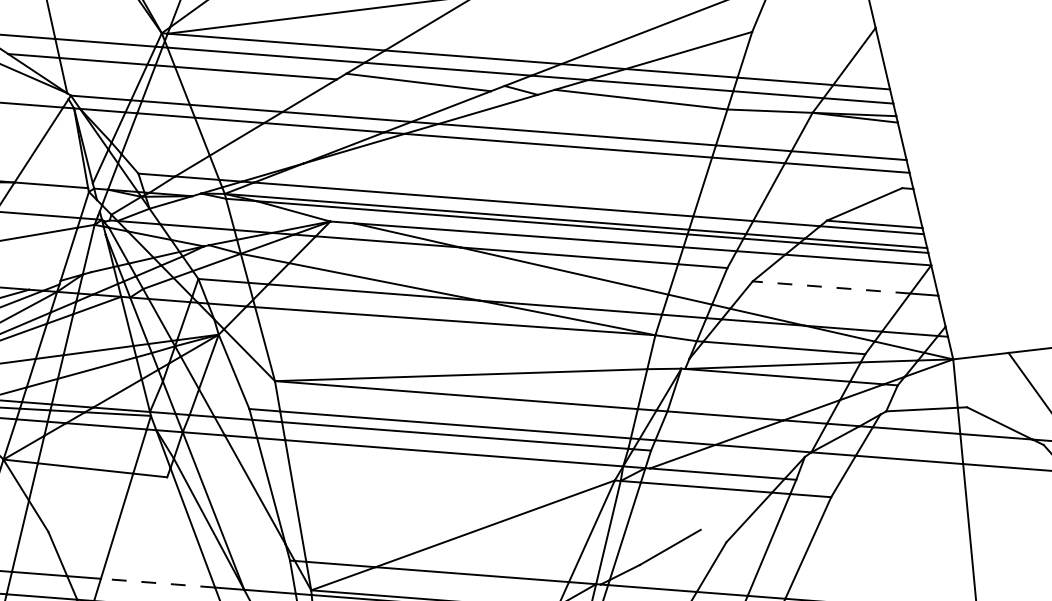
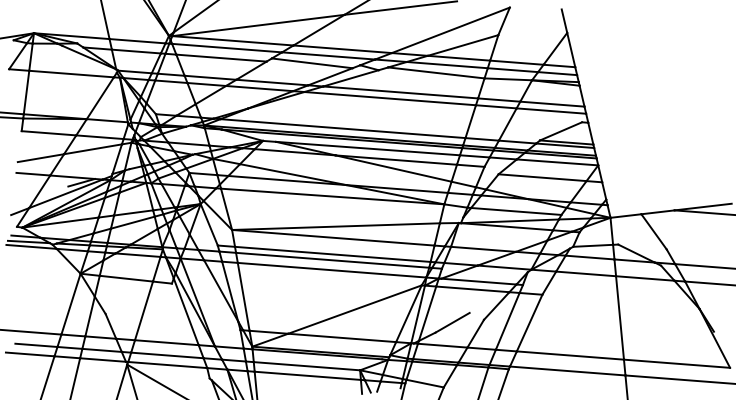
line: (831, 287) -> (542, 177), dashed -> solid
line: (157, 582) -> (166, 342), dashed -> solid

